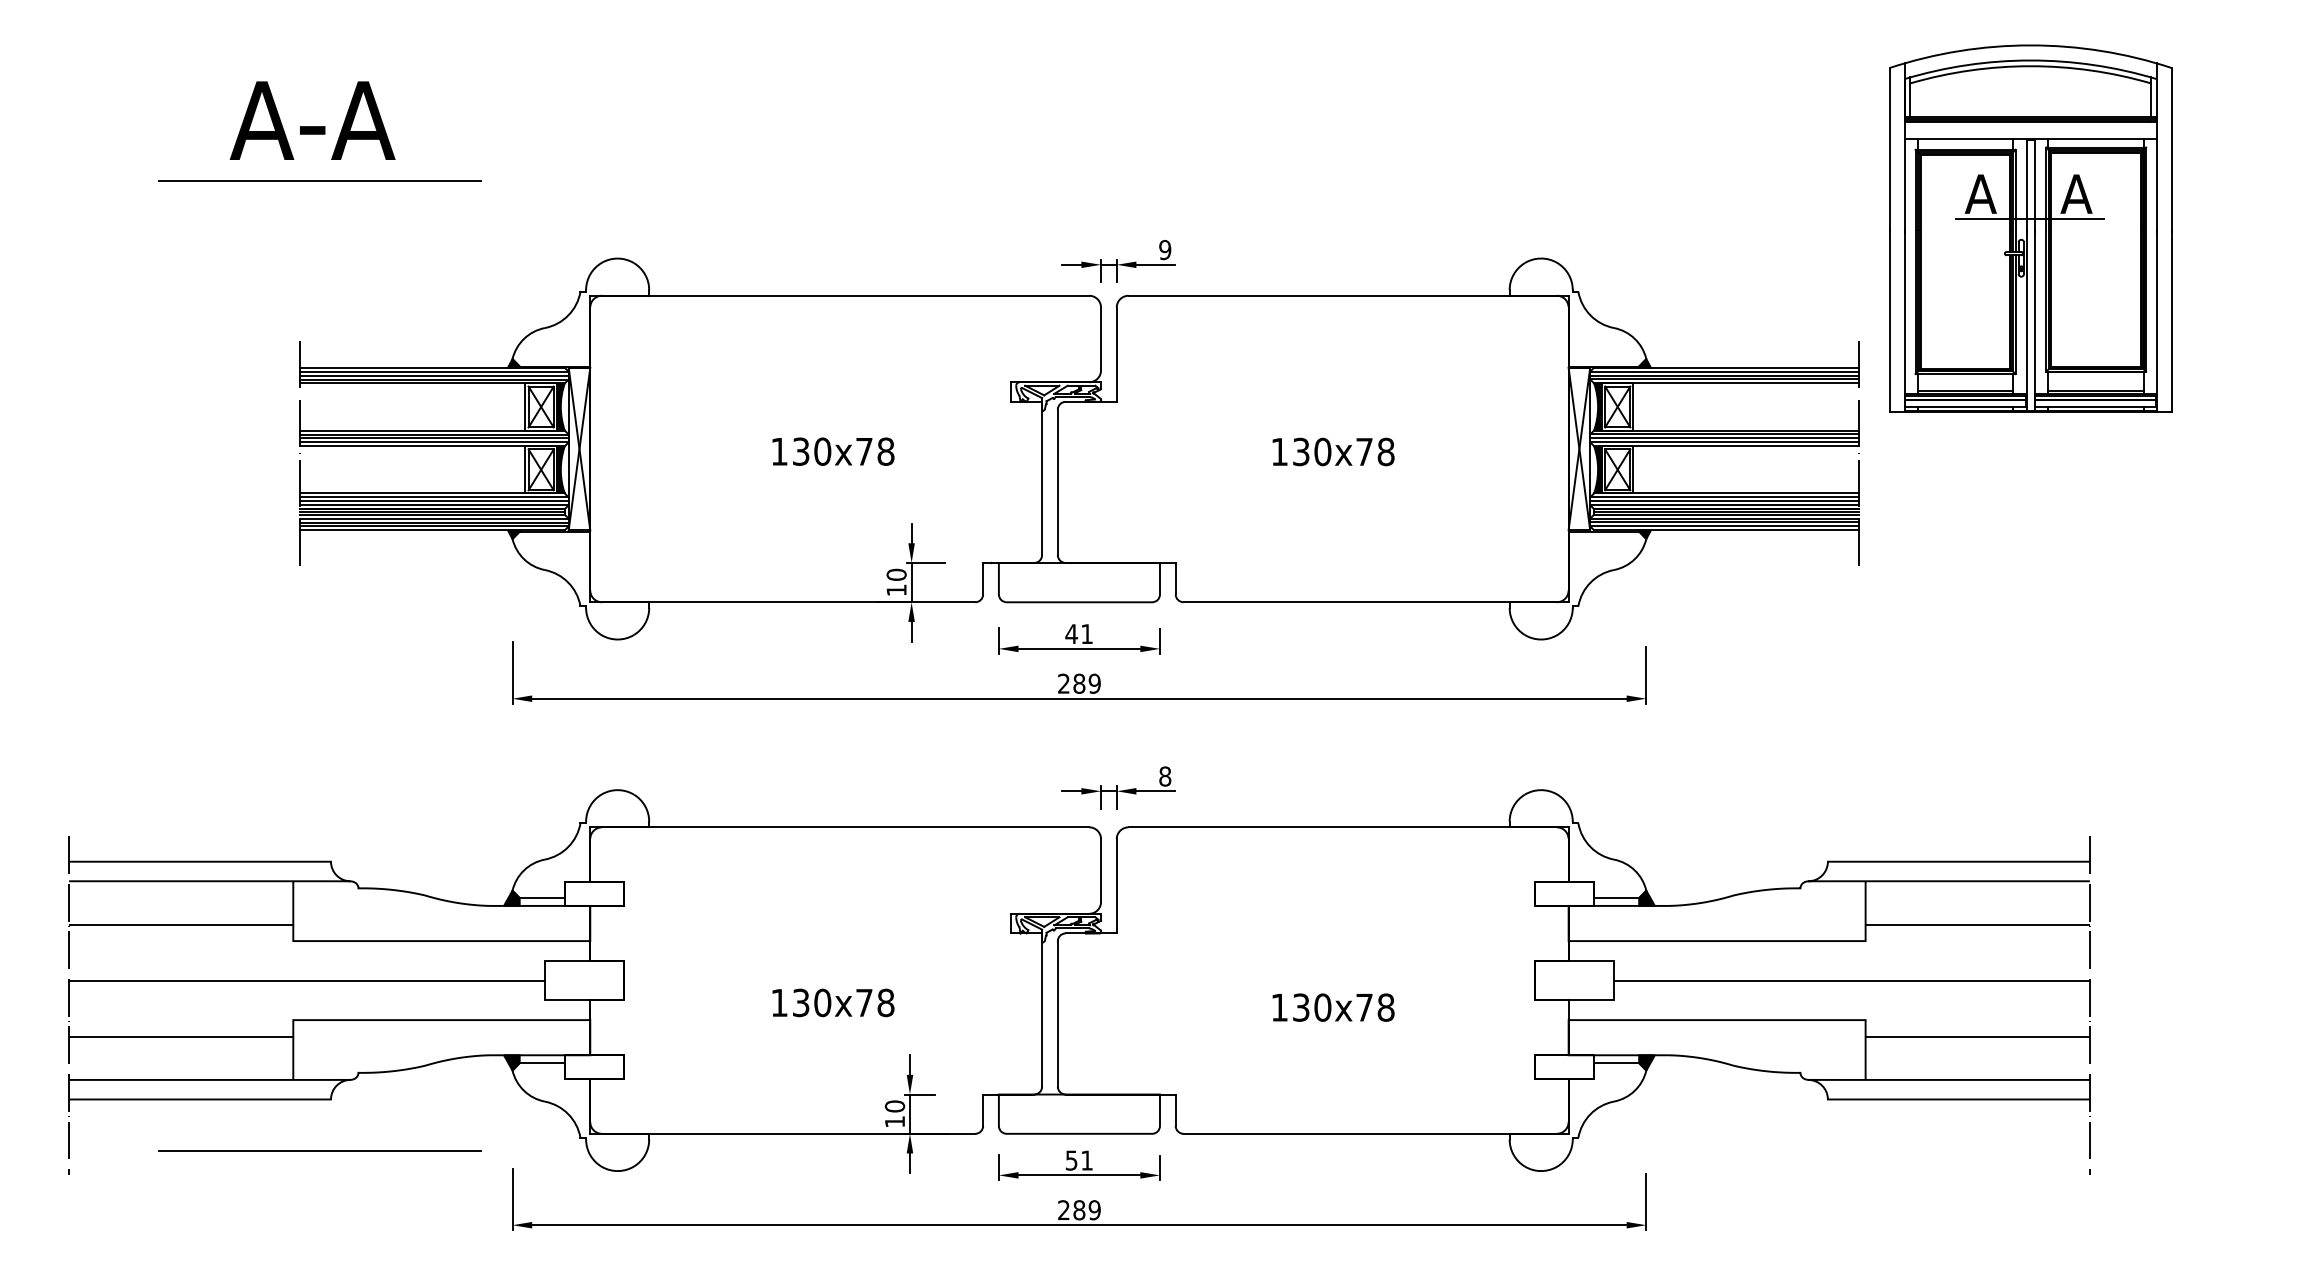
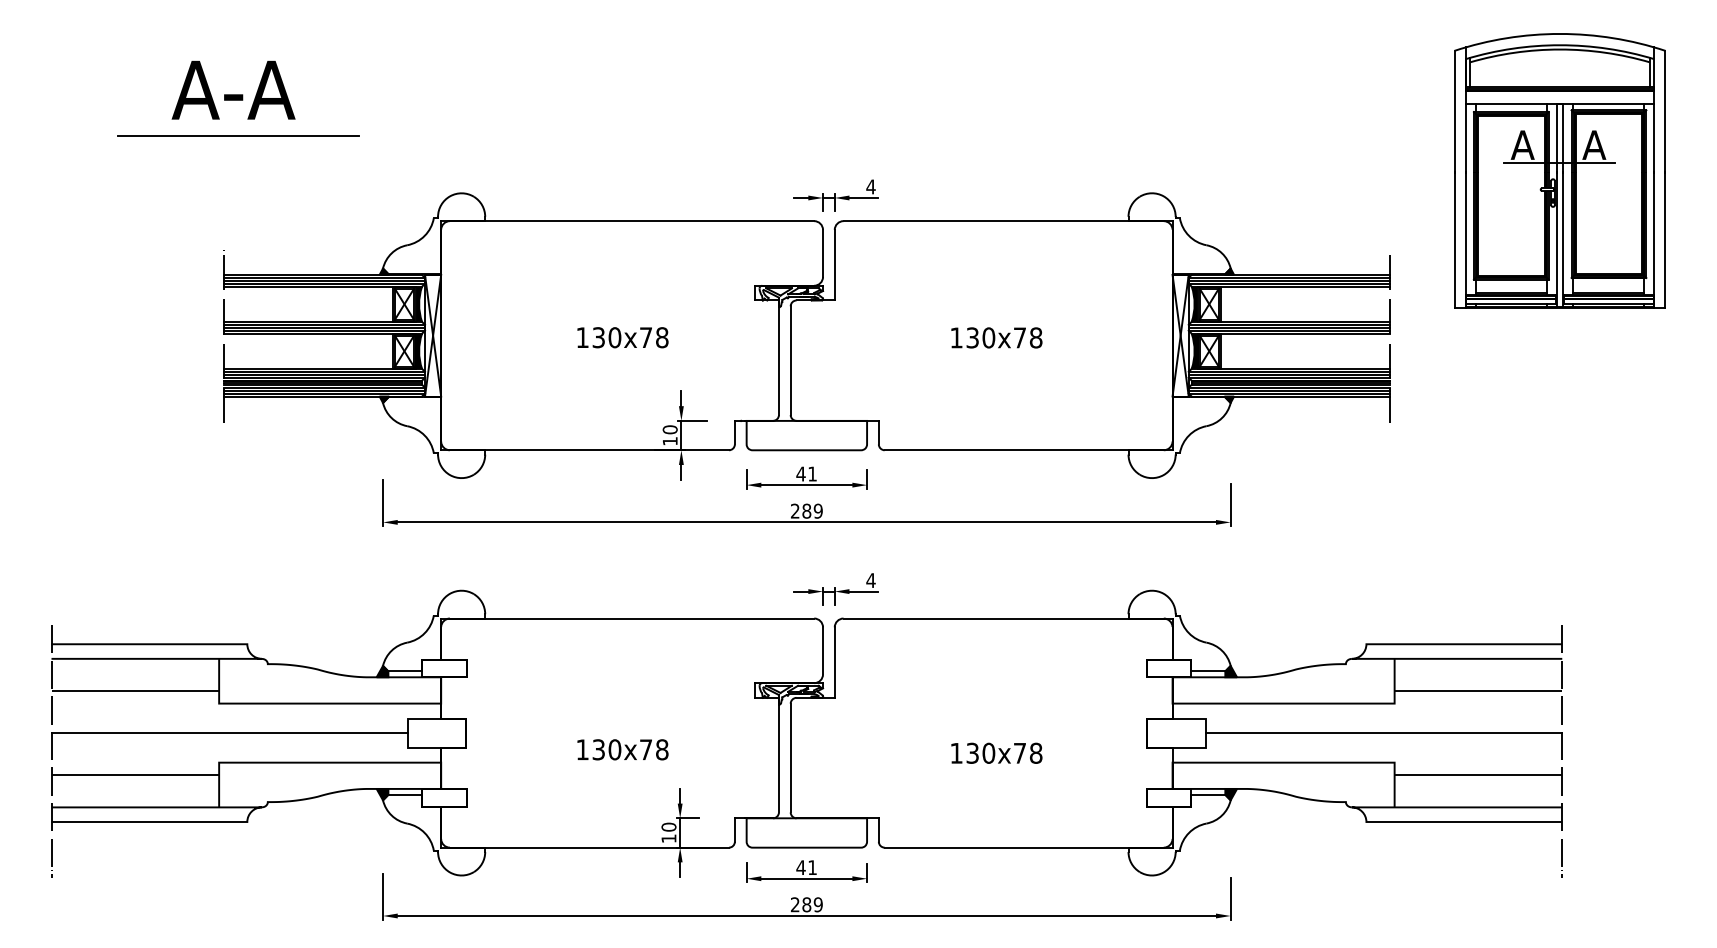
part: (2029, 228) -> (1559, 170), moved
text: (1164, 249) -> (870, 186), 9 -> 4
text: (1164, 776) -> (870, 580), 8 -> 4
line: (319, 1150) -> (238, 860), removed
text: (1070, 1160) -> (800, 867), 51 -> 41

